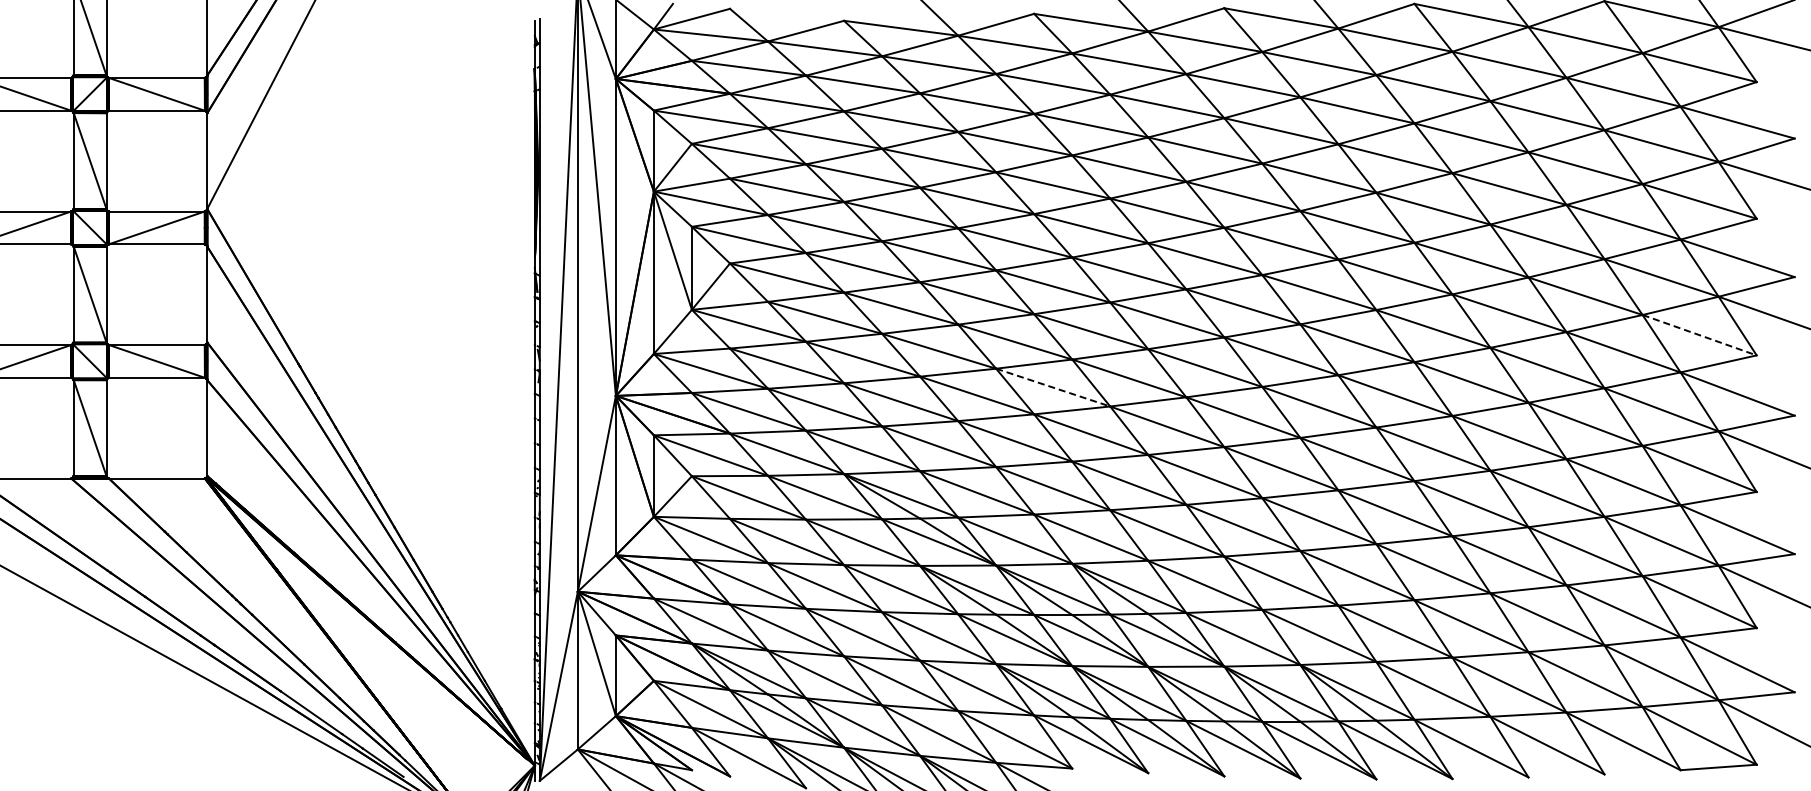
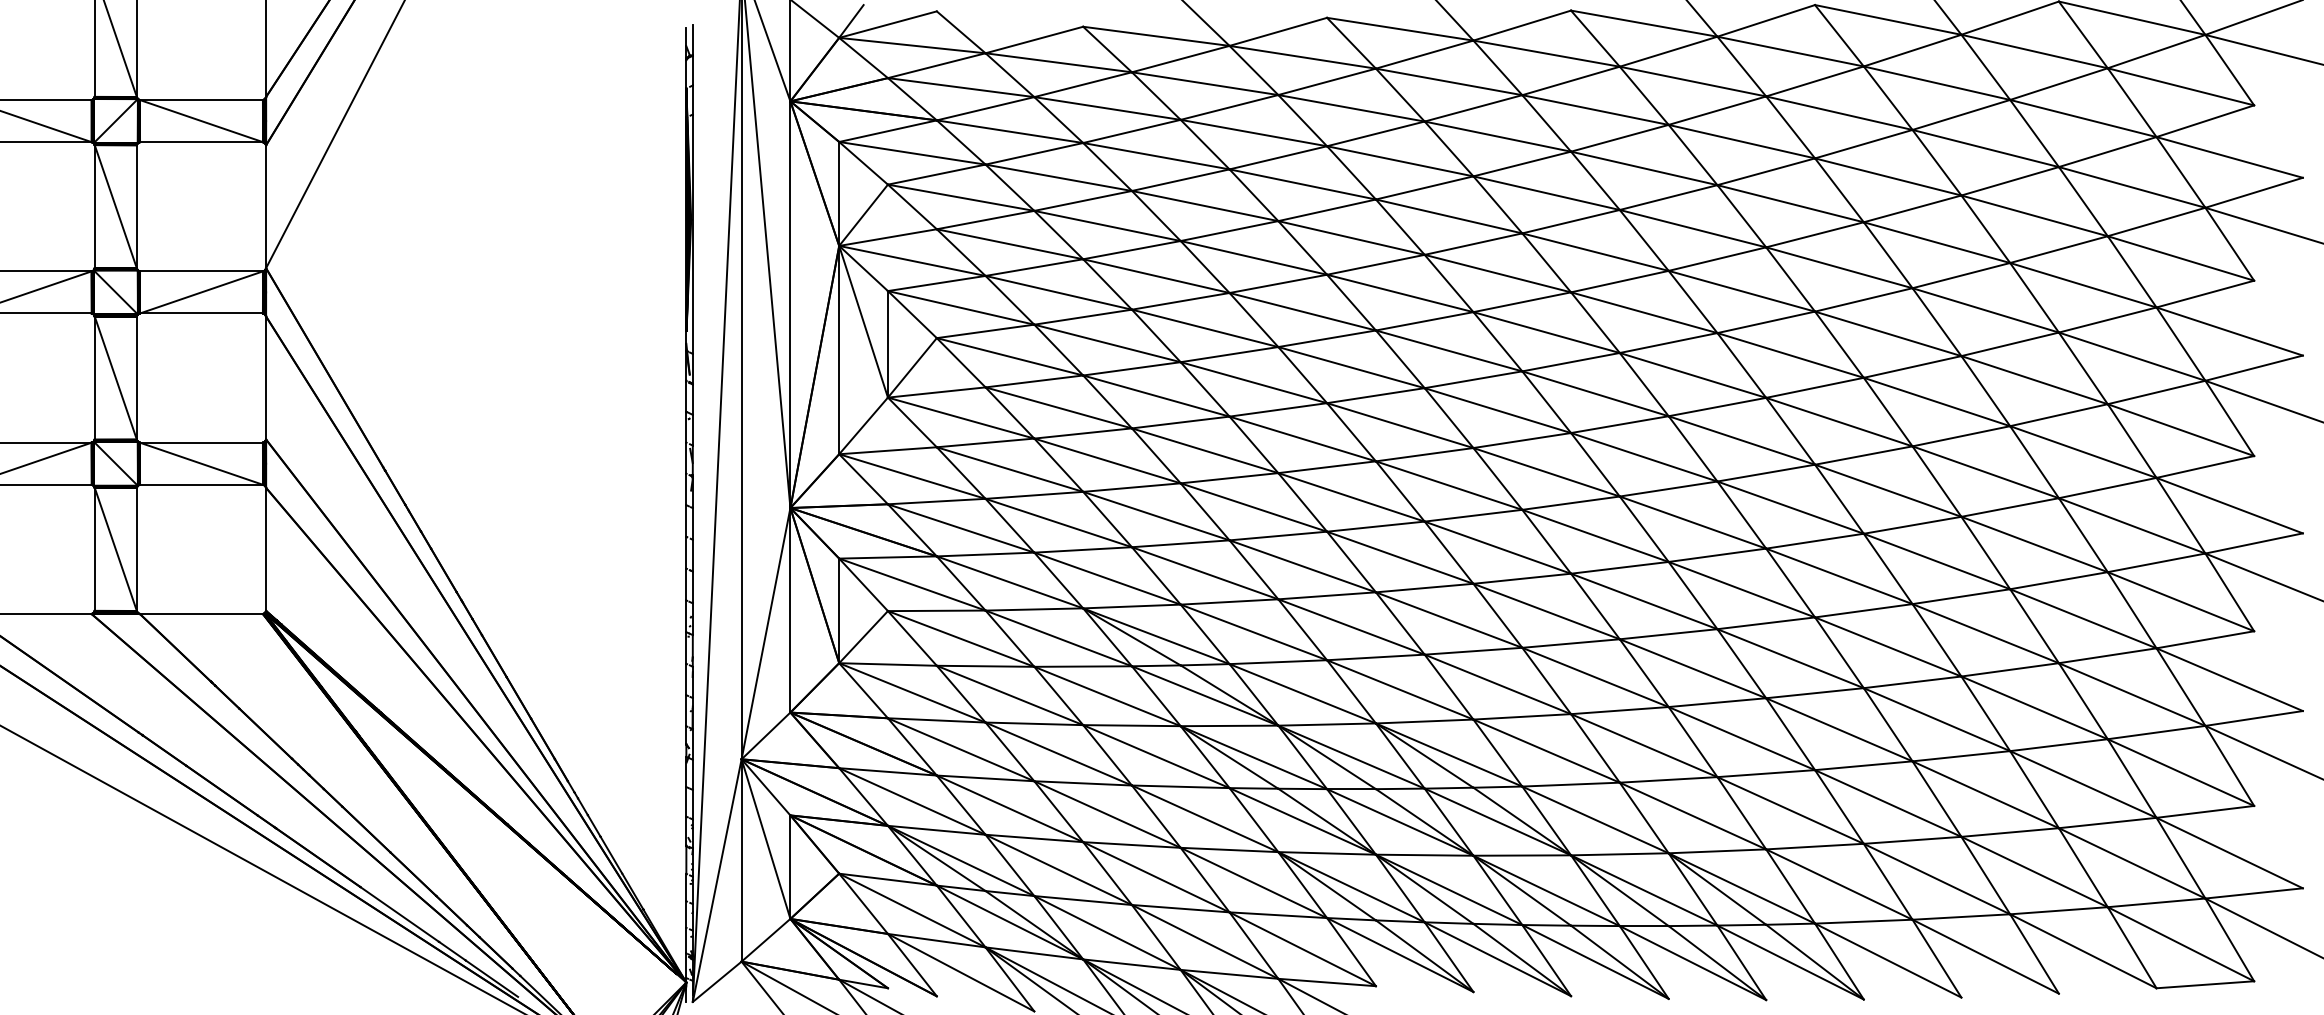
line: (1699, 335) -> (2180, 430), dashed -> solid
line: (1053, 387) -> (1351, 497), dashed -> solid

